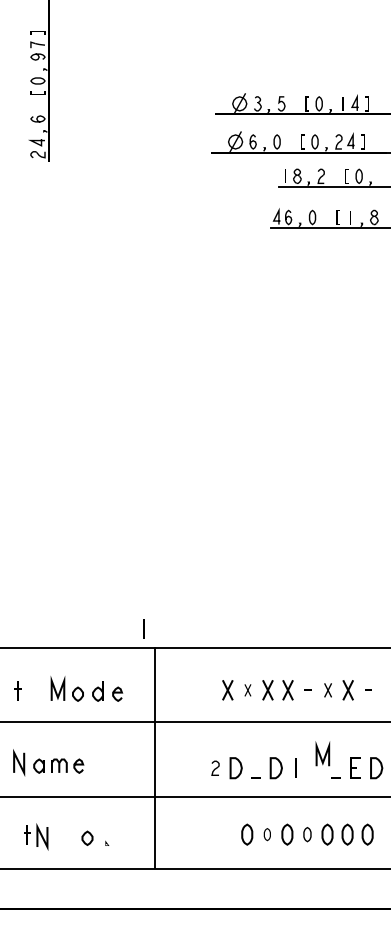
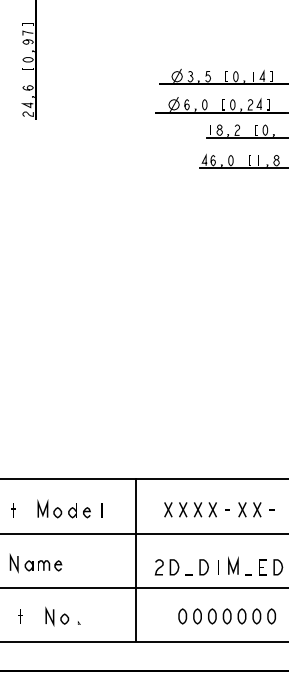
line: (143, 628) -> (101, 509), moved
part: (247, 690) -> (182, 509), size x1.67
part: (327, 690) -> (241, 509), size x1.43
line: (320, 753) -> (231, 565), moved
line: (155, 757) -> (136, 559), moved
part: (215, 768) -> (159, 567), size x1.43
part: (267, 834) -> (197, 616), size x1.67
part: (307, 834) -> (227, 616), size x1.43
line: (42, 836) -> (49, 616), moved

